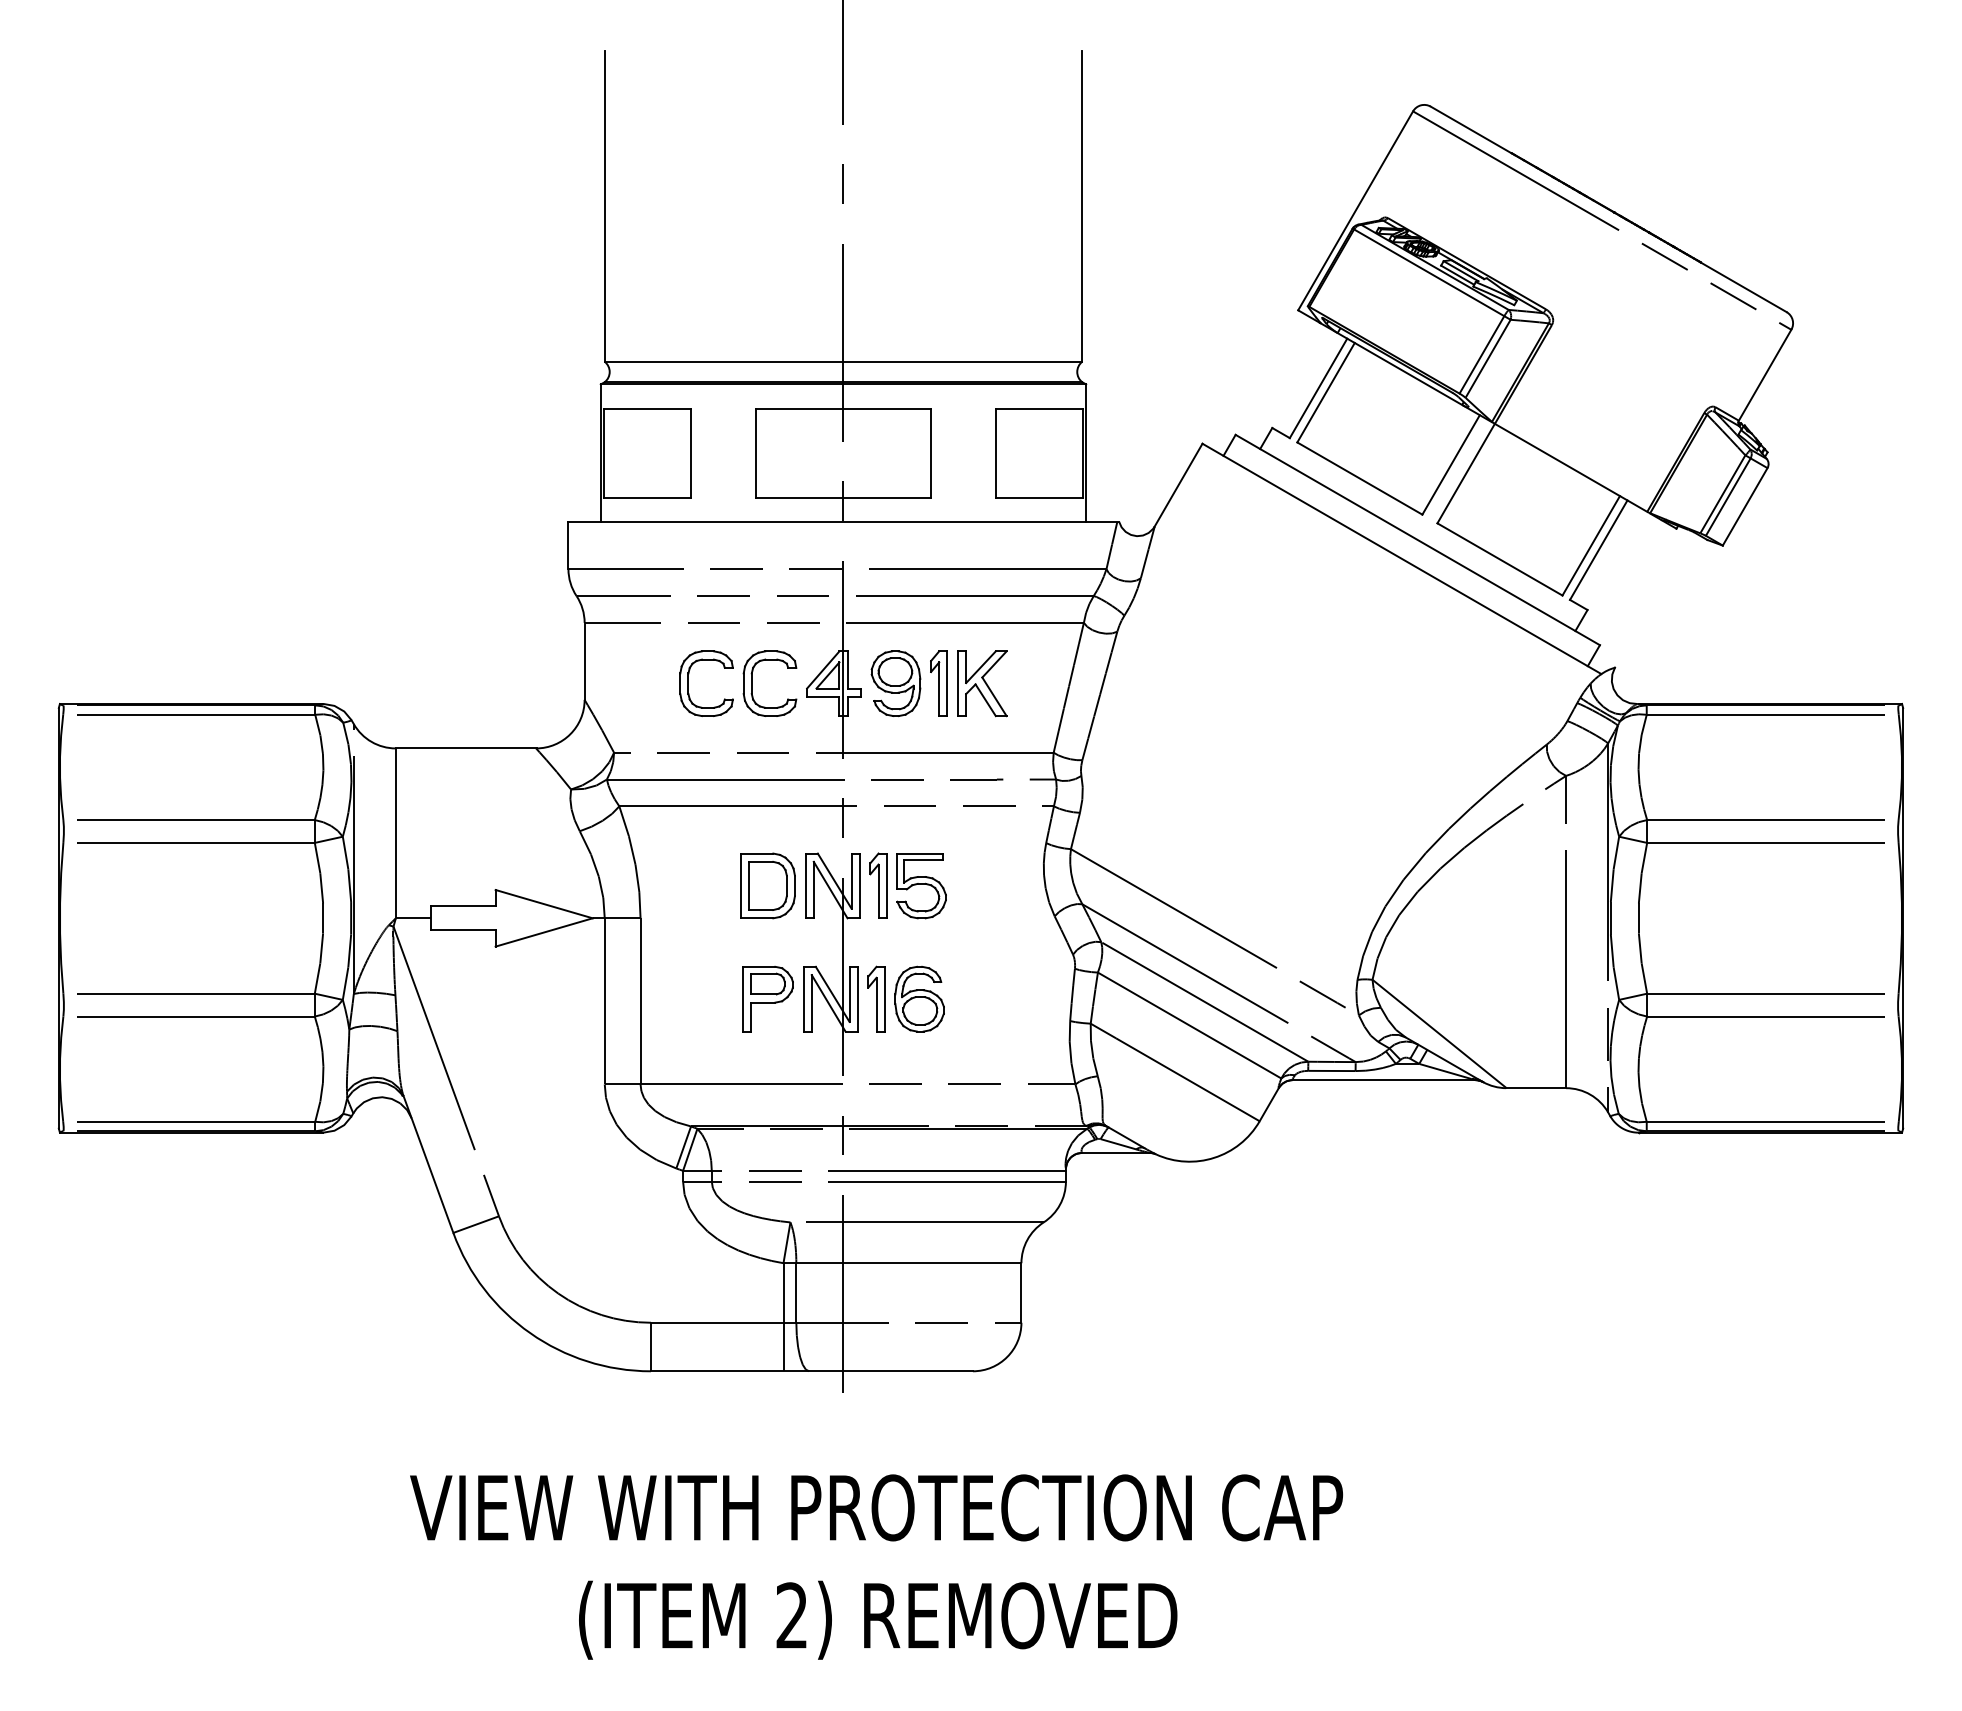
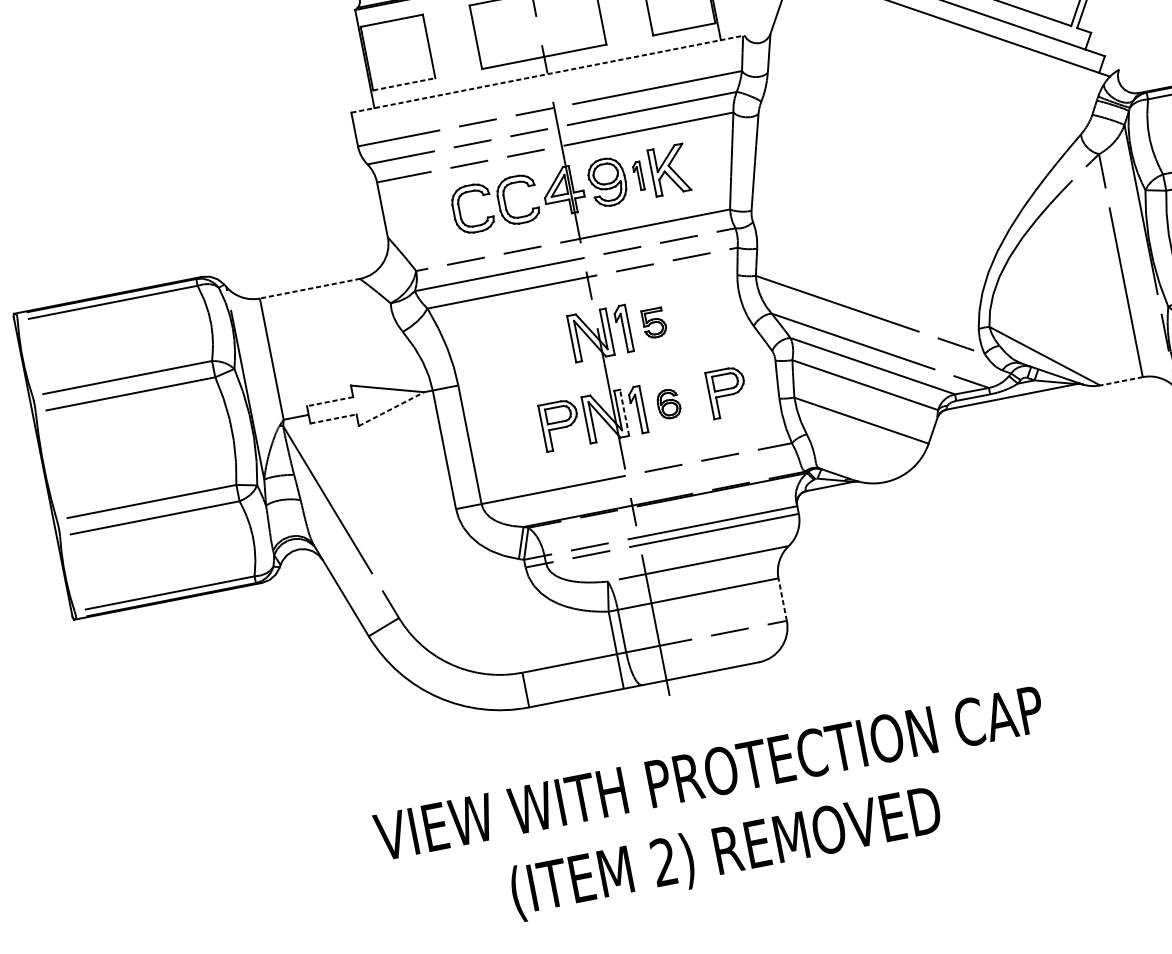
line: (647, 497) -> (404, 84), solid -> dashed
line: (844, 521) -> (548, 73), solid -> dashed
part: (938, 683) -> (638, 176), size x0.6
line: (465, 748) -> (309, 288), solid -> dashed
part: (767, 885) -> (544, 344), removed
part: (921, 886) -> (654, 323), size x0.6
line: (462, 906) -> (329, 402), solid -> dashed
line: (463, 930) -> (333, 419), solid -> dashed
line: (544, 932) -> (391, 409), solid -> dashed
line: (857, 998) -> (624, 412), solid -> dashed
part: (919, 998) -> (668, 403), size x0.6
part: (1001, 999) -> (727, 392), added
line: (1536, 1088) -> (1121, 381), solid -> dashed
line: (1021, 1292) -> (782, 599), solid -> dashed

